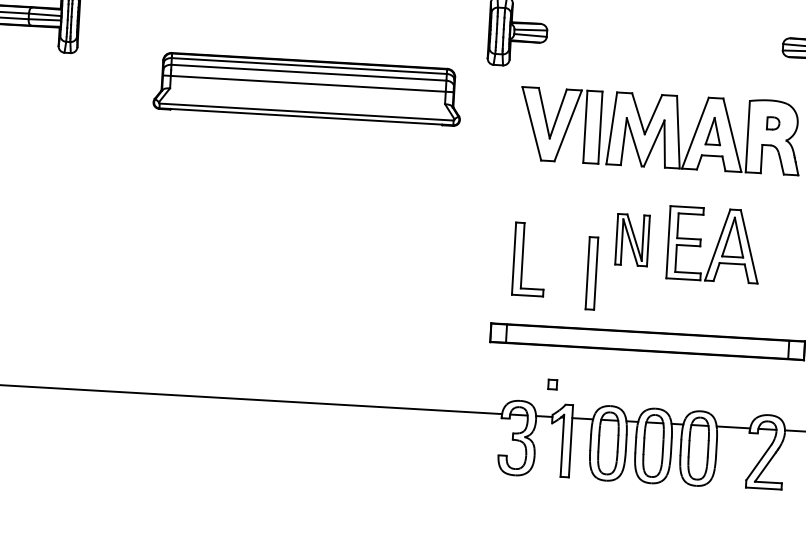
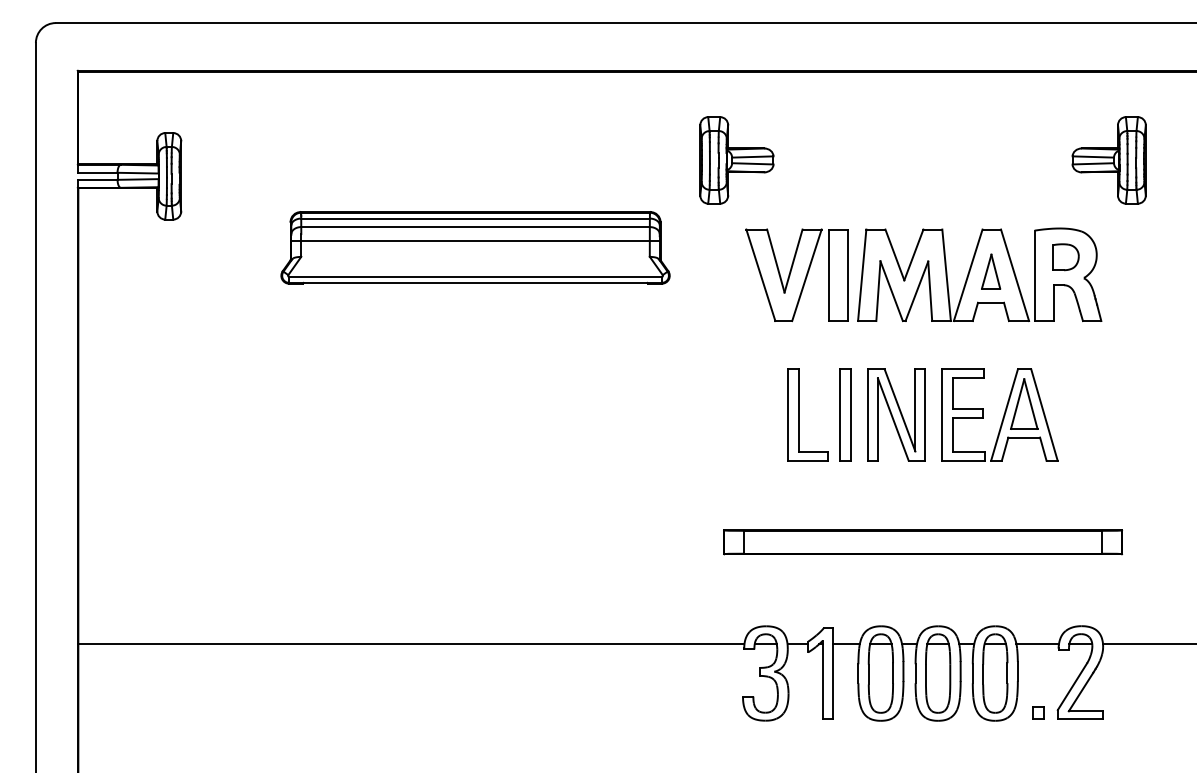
part: (772, 123) -> (1065, 257), size x1.67
part: (632, 239) -> (896, 414), size x1.43
part: (522, 258) -> (799, 414), moved
part: (591, 273) -> (845, 414), moved
part: (552, 383) -> (1038, 712), moved

